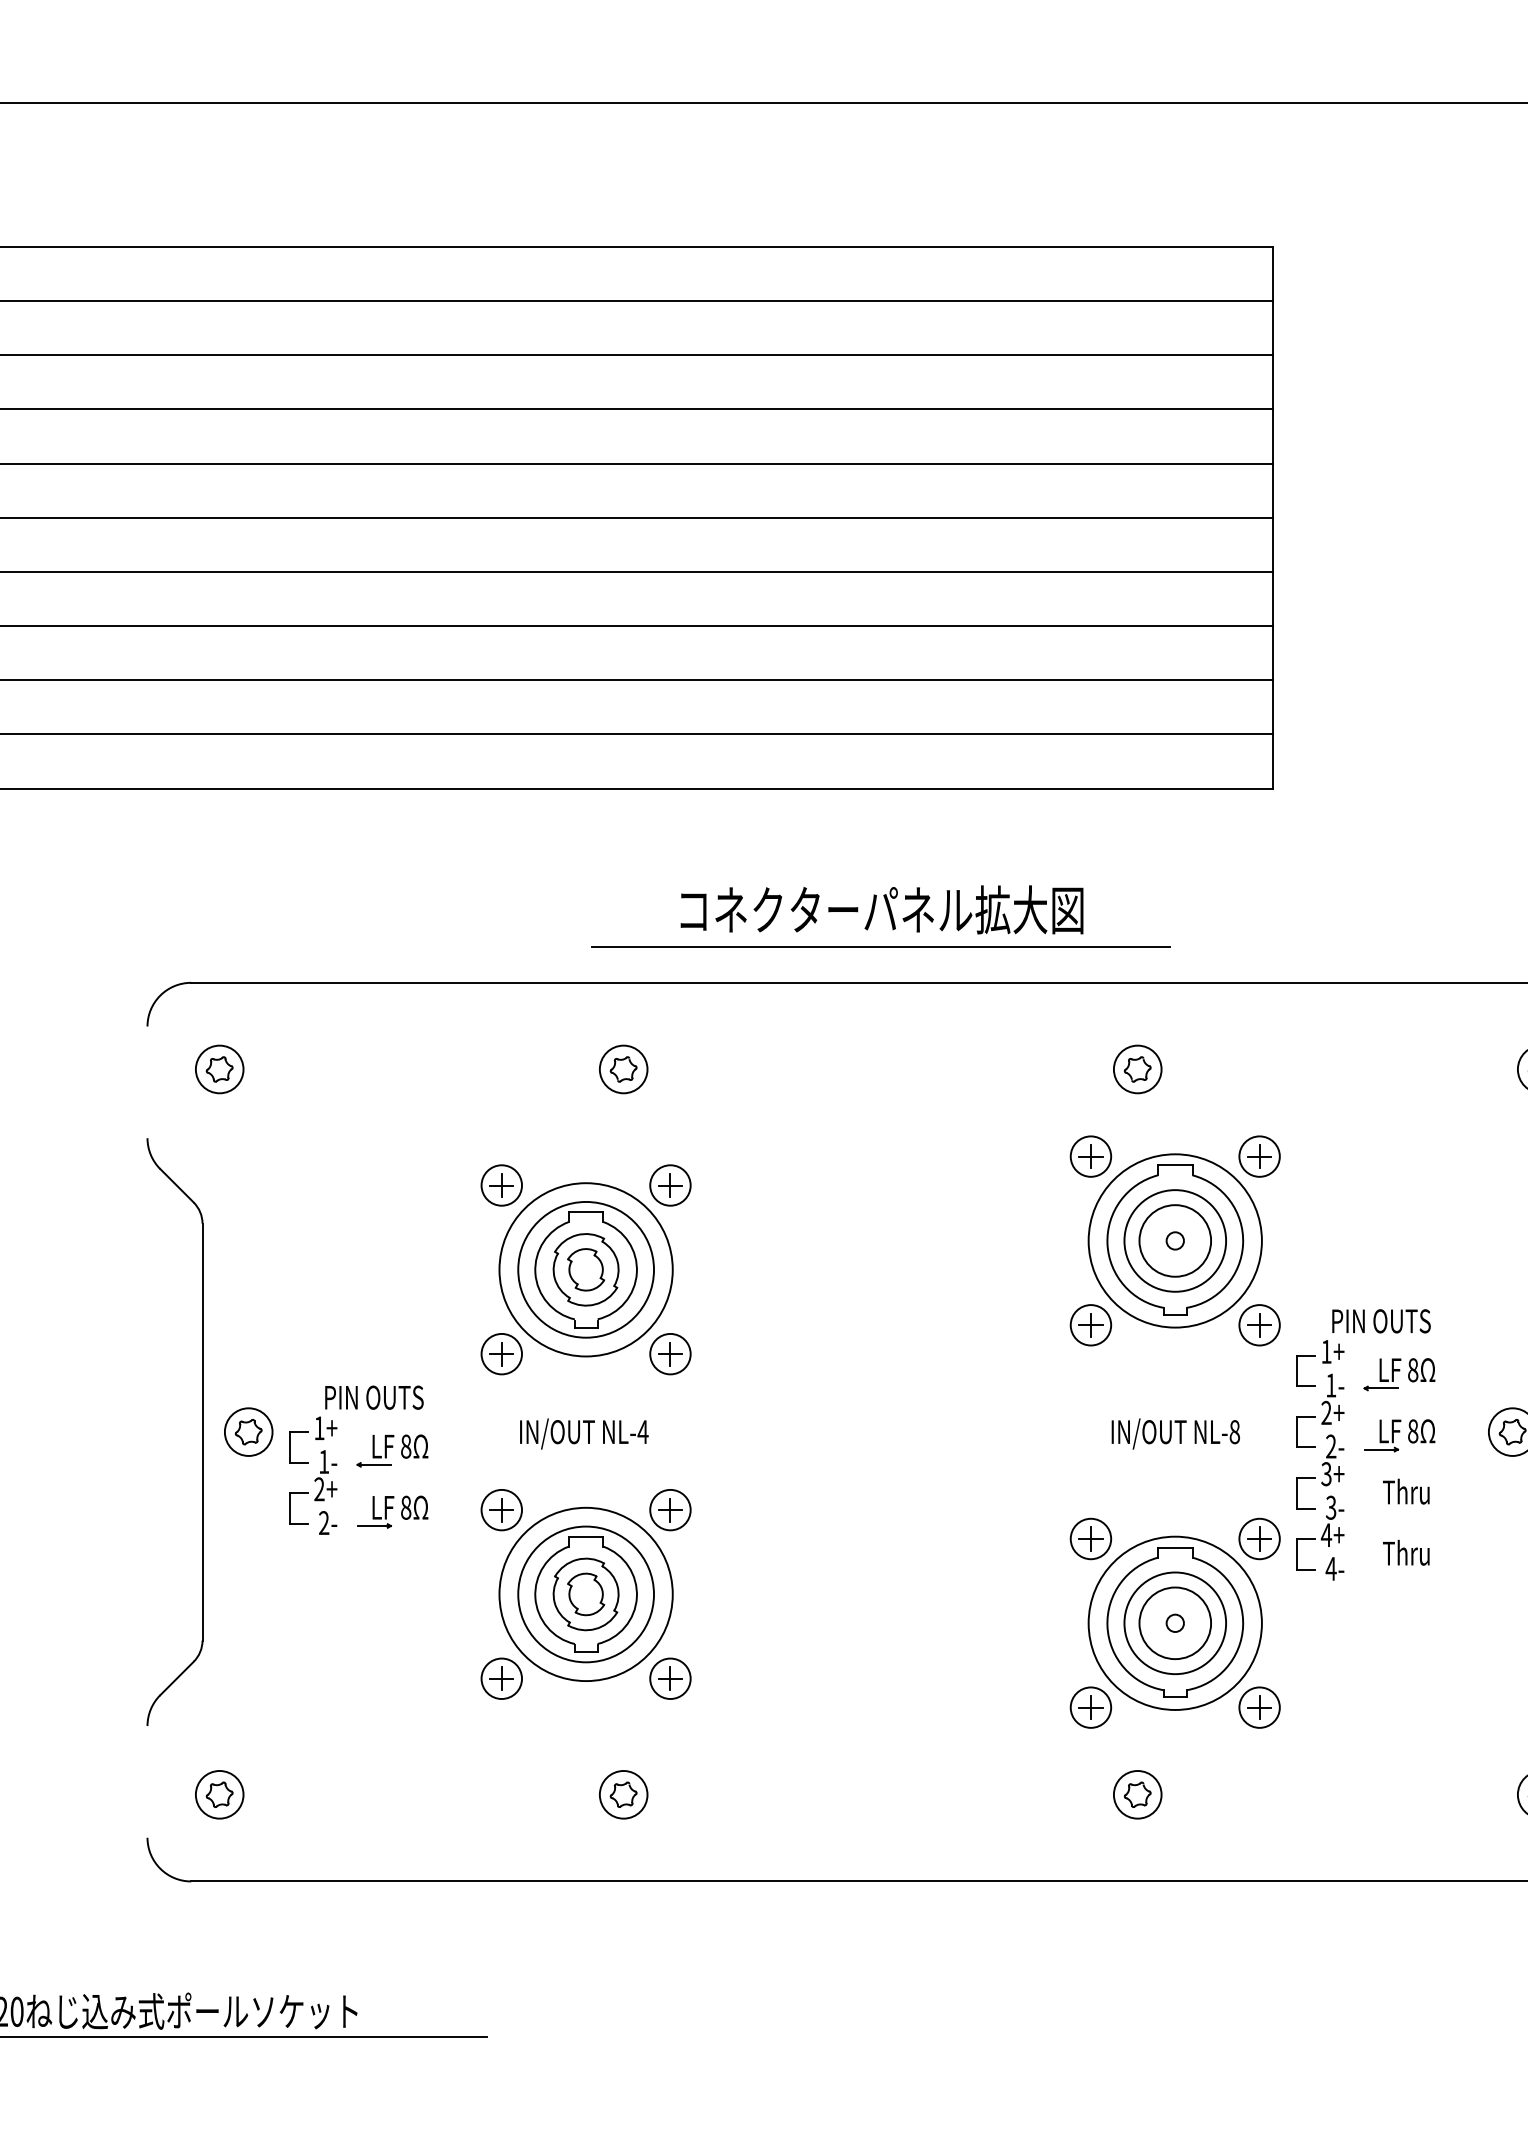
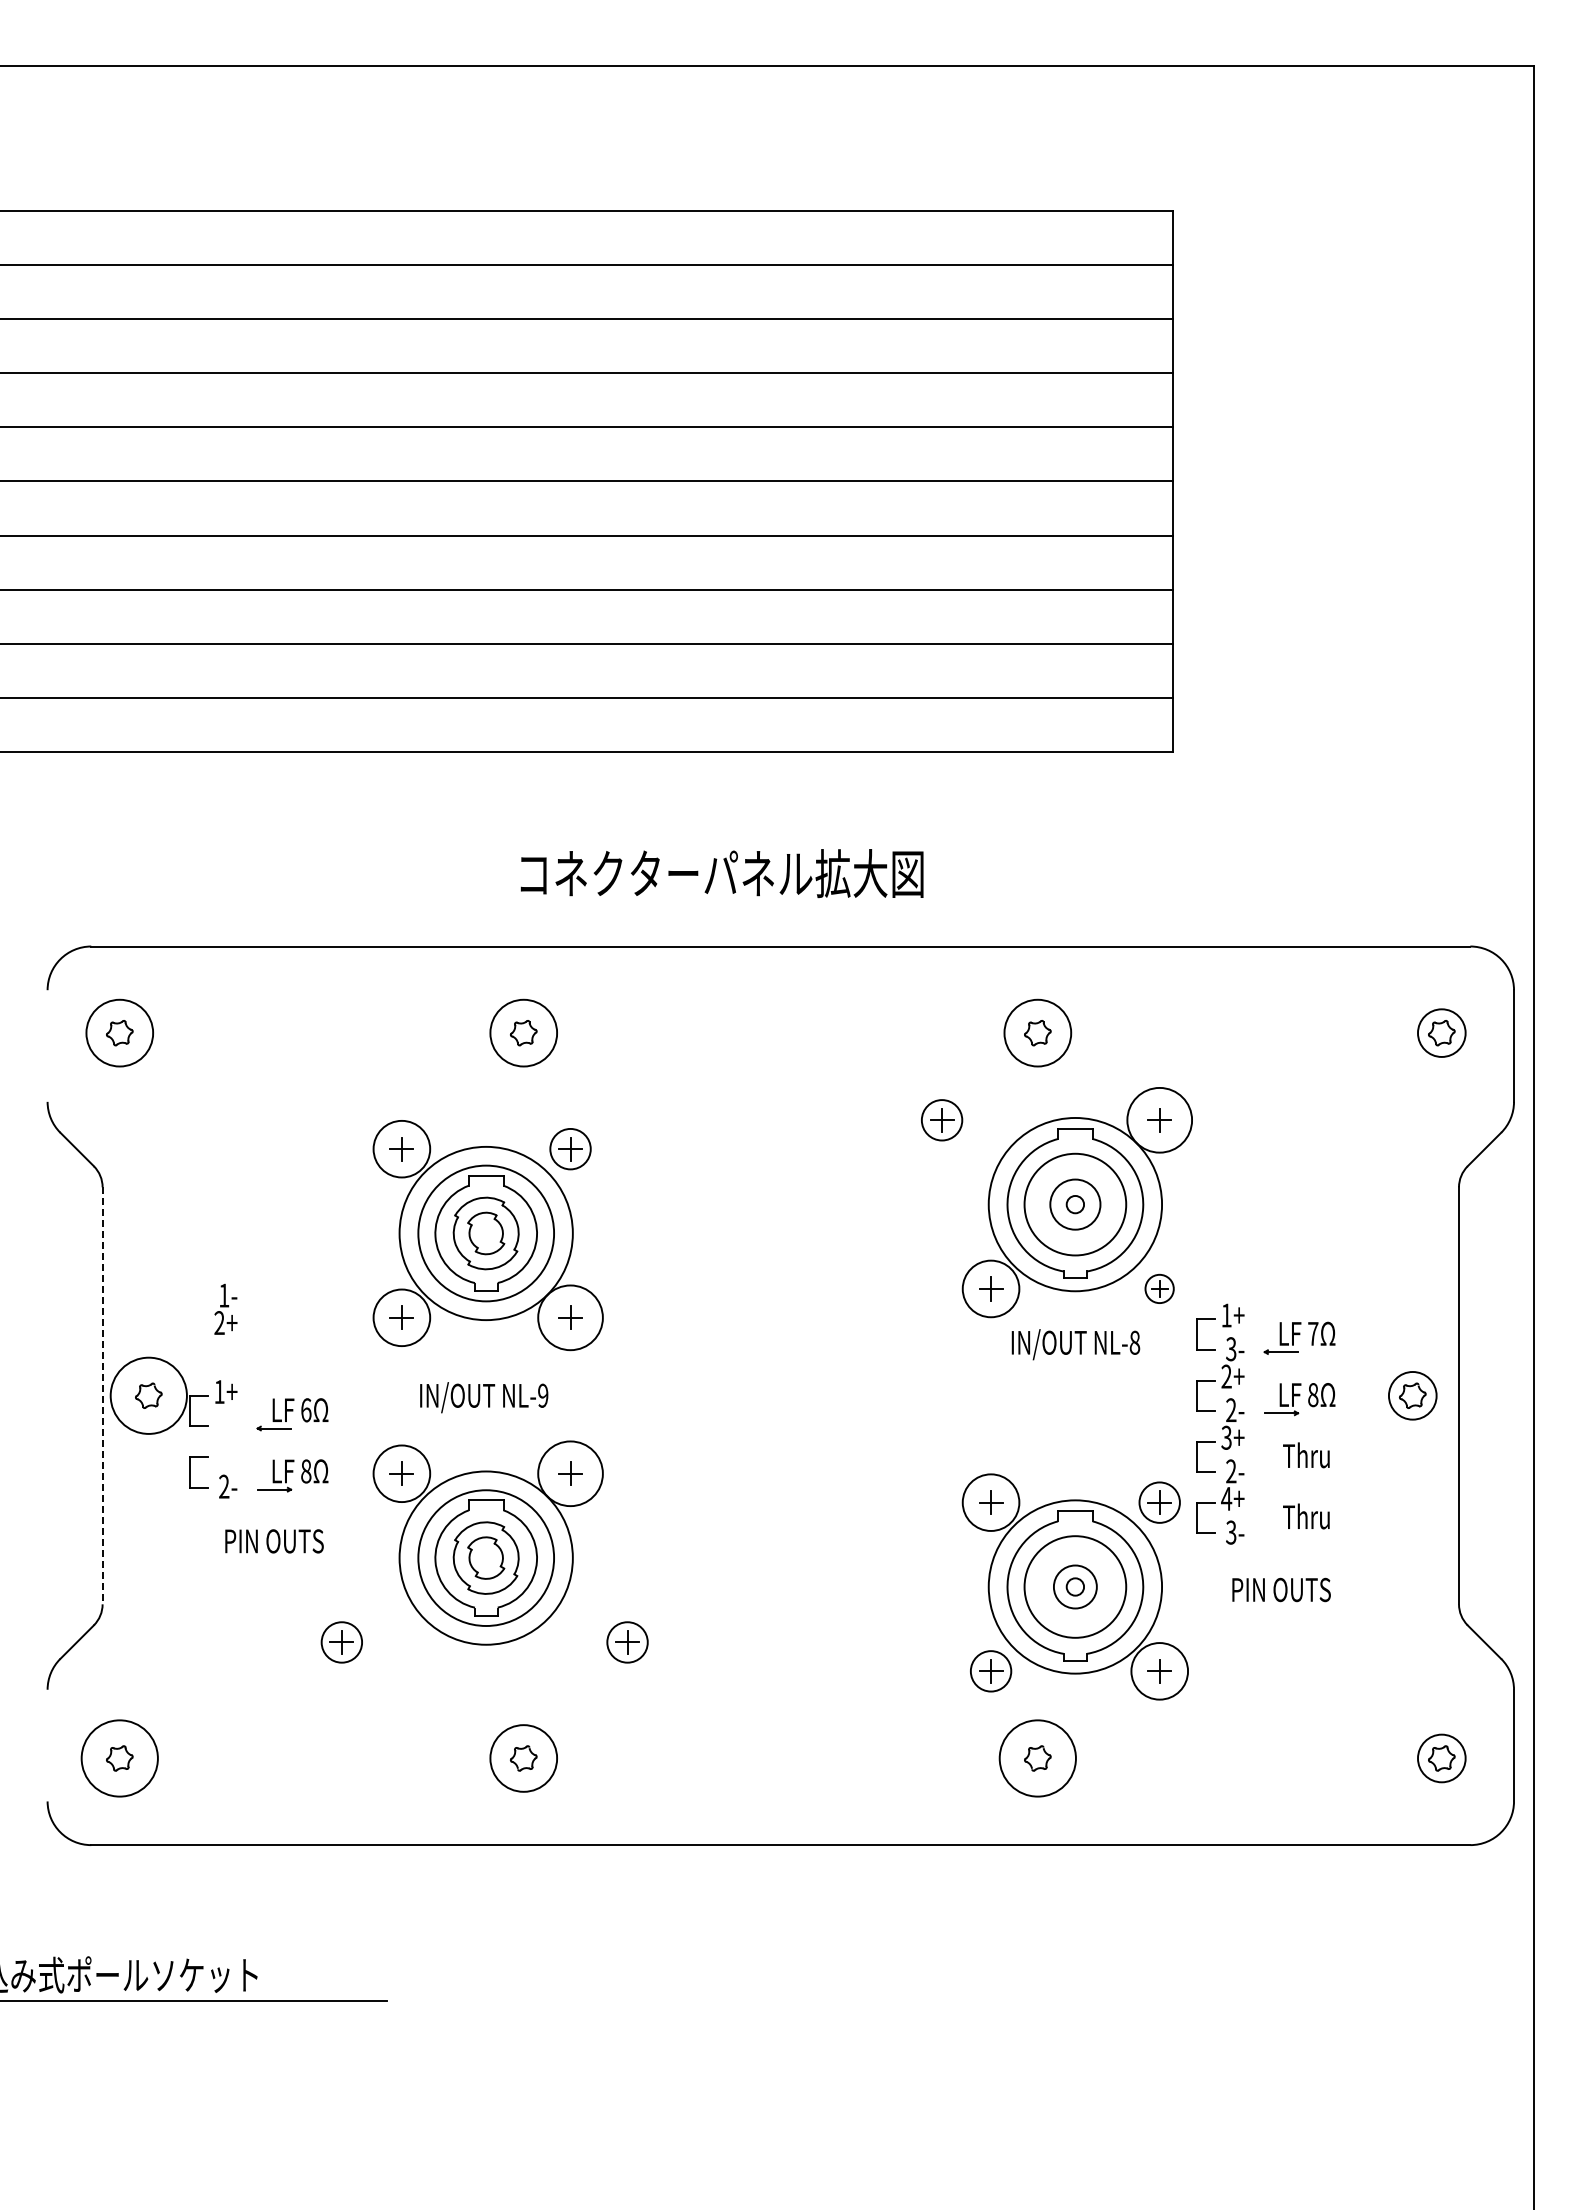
text: (881, 909) -> (721, 873), moved
line: (880, 946) -> (780, 910), removed
circle: (219, 1068) -> (119, 1032), size x1.4
circle: (623, 1068) -> (523, 1032), size x1.4
circle: (1137, 1068) -> (1037, 1032), size x1.4
part: (1091, 1156) -> (942, 1120), moved
circle: (1259, 1156) -> (1159, 1120), size x1.6
circle: (501, 1184) -> (401, 1148), size x1.4
circle: (1175, 1240) -> (1075, 1204), size x0.7
text: (1381, 1320) -> (1281, 1589), moved
circle: (1090, 1324) -> (990, 1288), size x1.4
part: (1259, 1324) -> (1159, 1288), size x0.7
circle: (501, 1353) -> (401, 1317), size x1.4
circle: (670, 1353) -> (570, 1317), size x1.6
text: (1413, 1369) -> (1313, 1333), 8 -> 7
text: (1331, 1385) -> (1231, 1349), 1- -> 3-
text: (374, 1397) -> (274, 1541), moved
line: (202, 1431) -> (102, 1395), solid -> dashed
circle: (248, 1431) -> (148, 1395), size x1.6
text: (642, 1431) -> (542, 1395), NL-4 -> NL-9
text: (1175, 1433) -> (1075, 1344), moved
text: (406, 1446) -> (306, 1410), 8 -> 6
text: (325, 1475) -> (225, 1309), moved
text: (1331, 1507) -> (1231, 1471), 3- -> 2-
circle: (501, 1509) -> (401, 1473), size x1.4
circle: (670, 1509) -> (570, 1473), size x1.6
circle: (1090, 1538) -> (990, 1502), size x1.4
text: (1330, 1568) -> (1230, 1532), 4- -> 3-
circle: (1175, 1622) -> (1075, 1586), size x0.6
part: (501, 1678) -> (341, 1642), moved
part: (670, 1678) -> (627, 1642), moved
circle: (1259, 1707) -> (1159, 1671), size x1.4
circle: (219, 1794) -> (119, 1758), size x1.6
circle: (623, 1794) -> (523, 1758), size x1.4
circle: (1137, 1794) -> (1037, 1758), size x1.6

